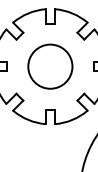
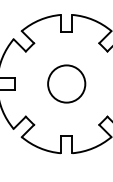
circle: (50, 66) -> (66, 83), size x0.7

